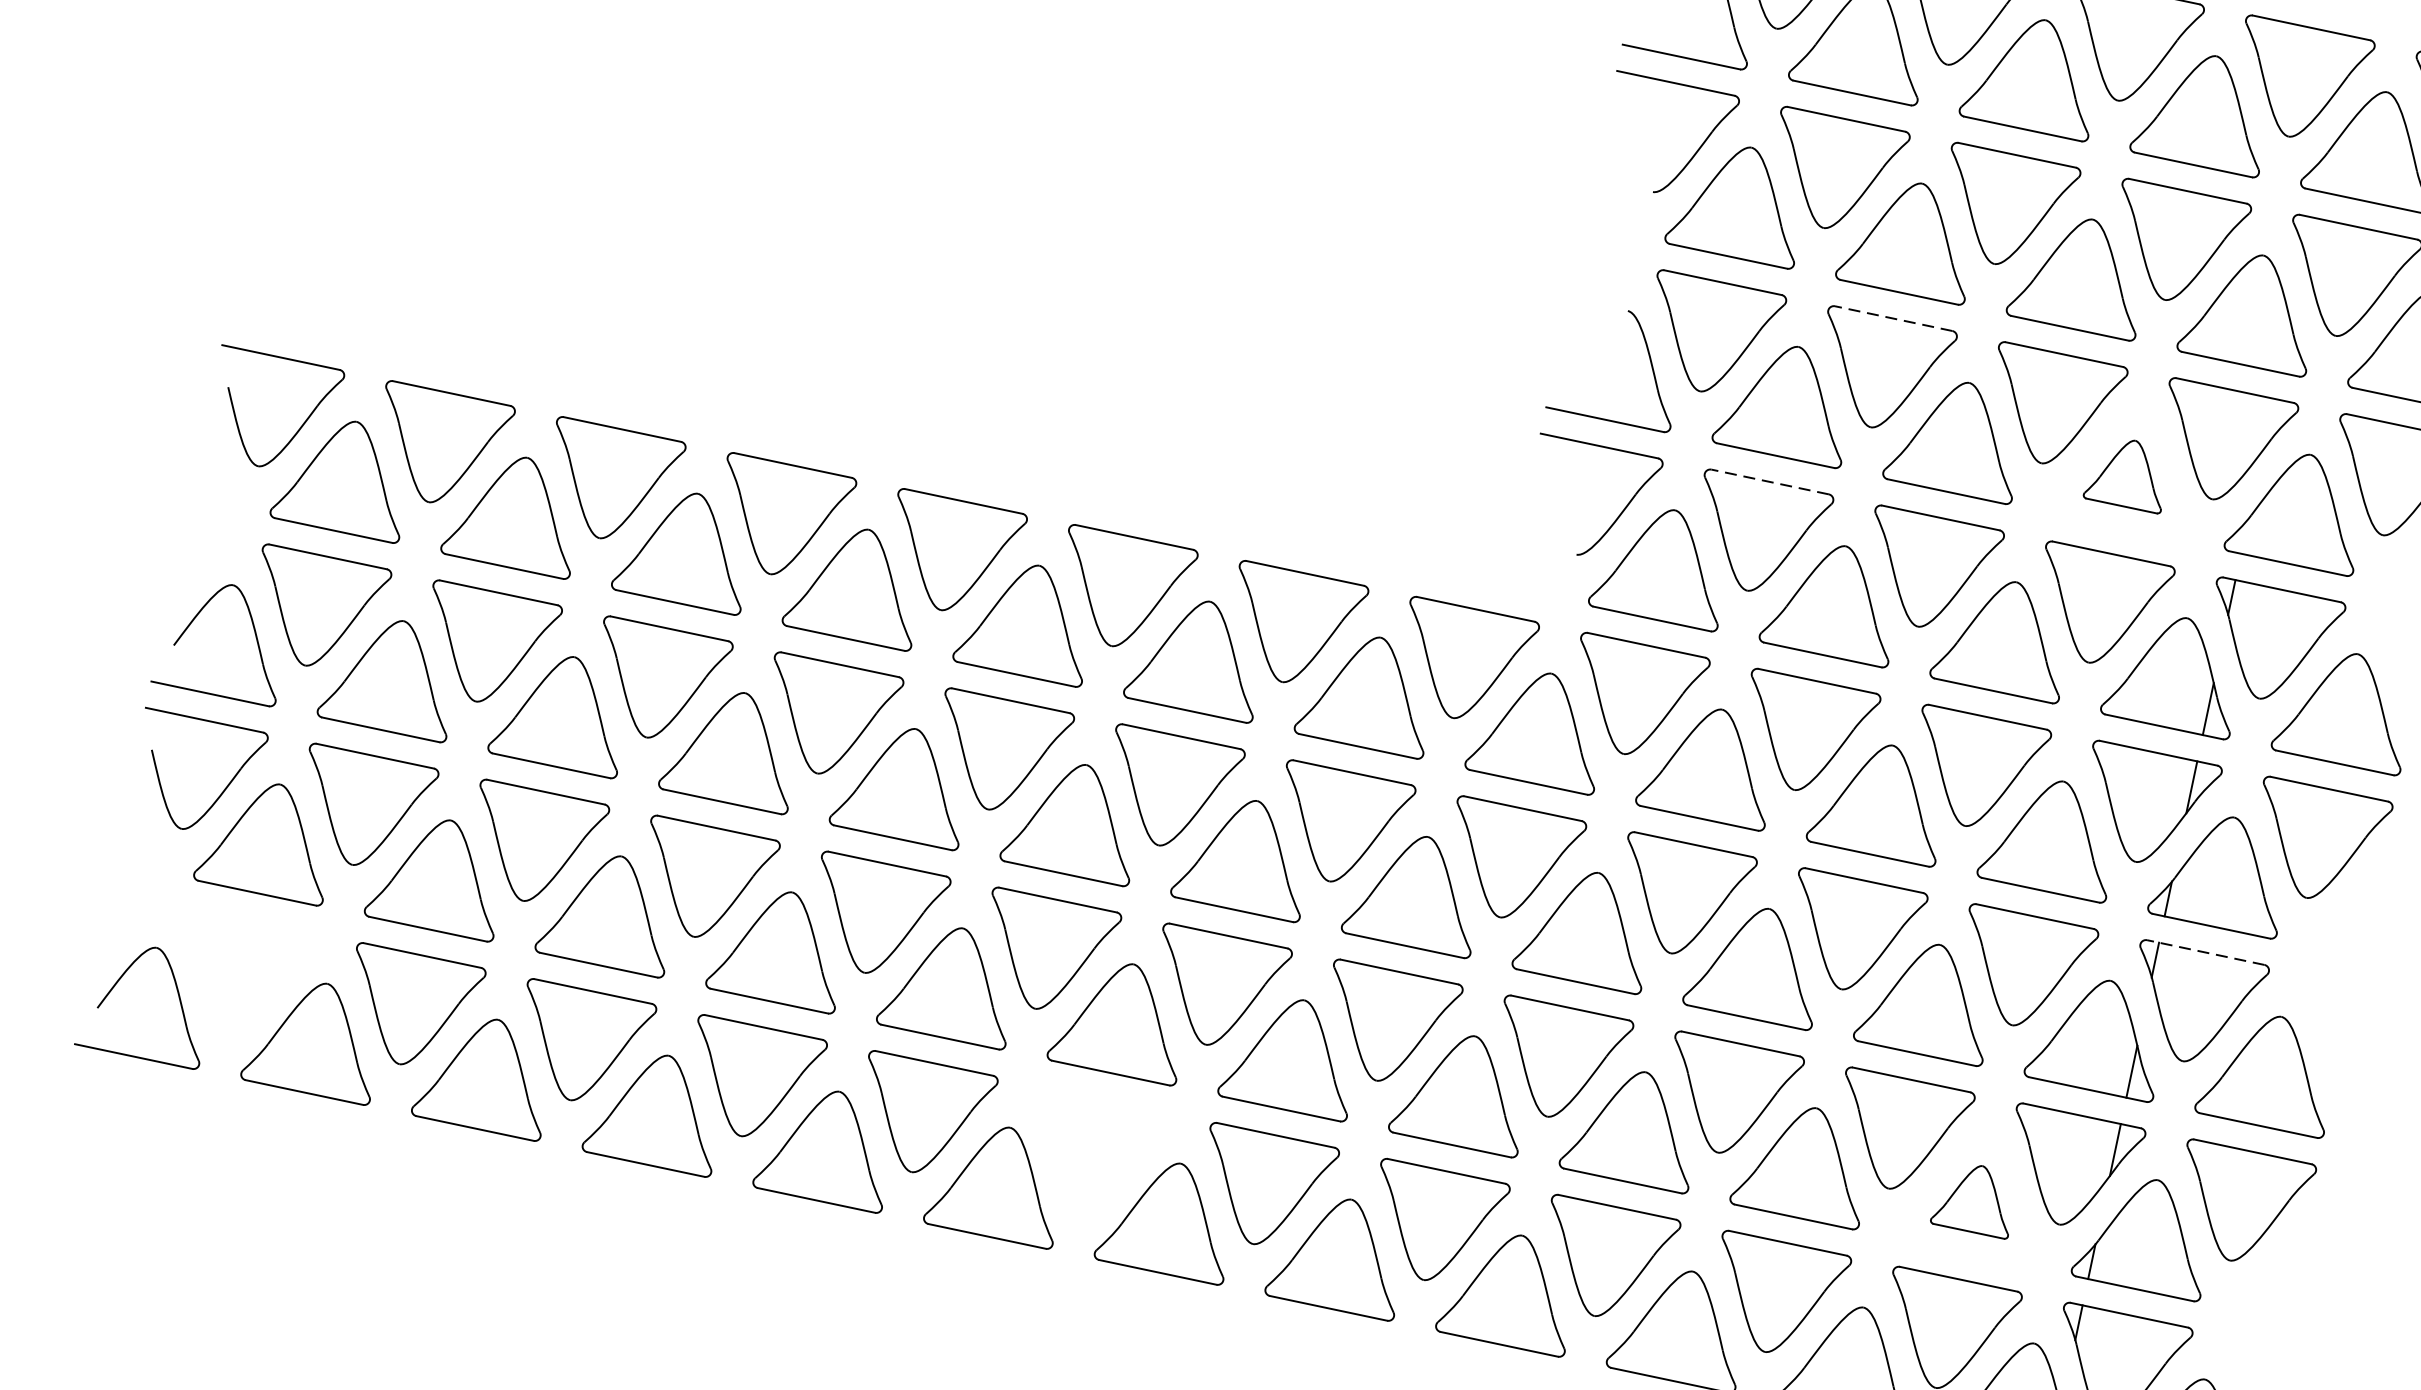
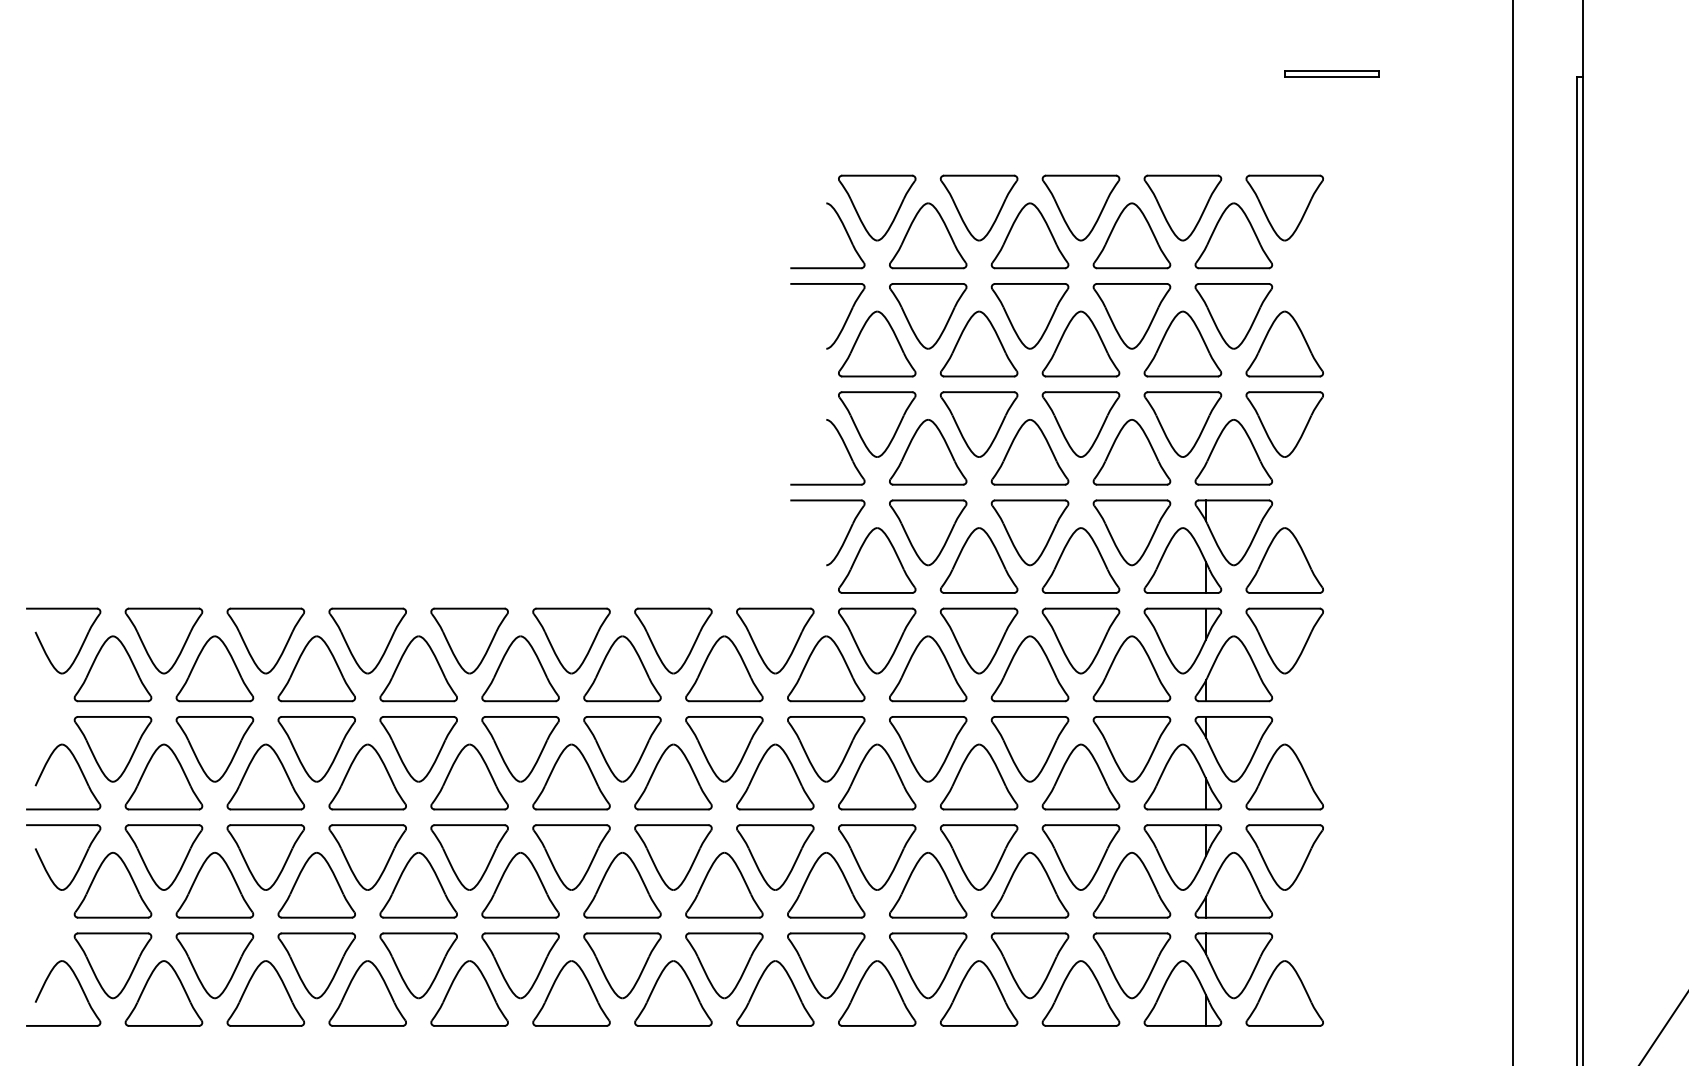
line: (1892, 318) -> (978, 392), dashed -> solid
part: (2127, 473) -> (1131, 452), size x1.67
line: (1768, 481) -> (927, 500), dashed -> solid
line: (2205, 951) -> (1233, 716), dashed -> solid
part: (239, 973) -> (112, 965), added
part: (1093, 1153) -> (622, 965), added
part: (1974, 1198) -> (1131, 885), size x1.67

